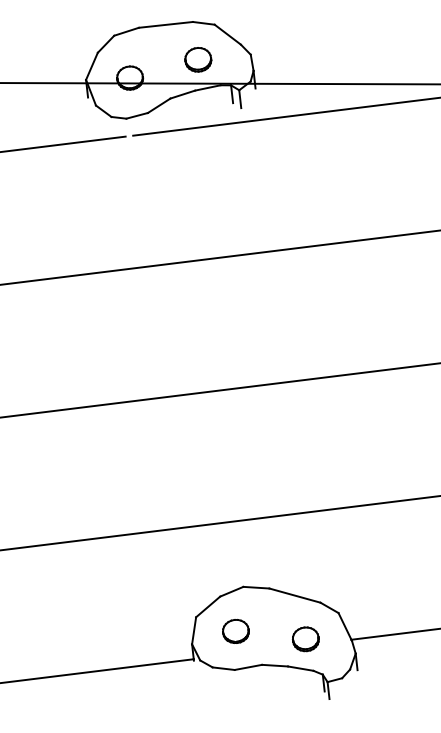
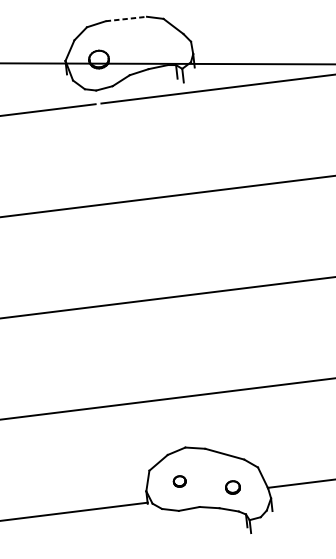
line: (166, 24) -> (126, 18), solid -> dashed
part: (198, 59) -> (151, 45), removed
part: (235, 631) -> (179, 481), size x0.6
part: (305, 639) -> (232, 487), size x0.7

